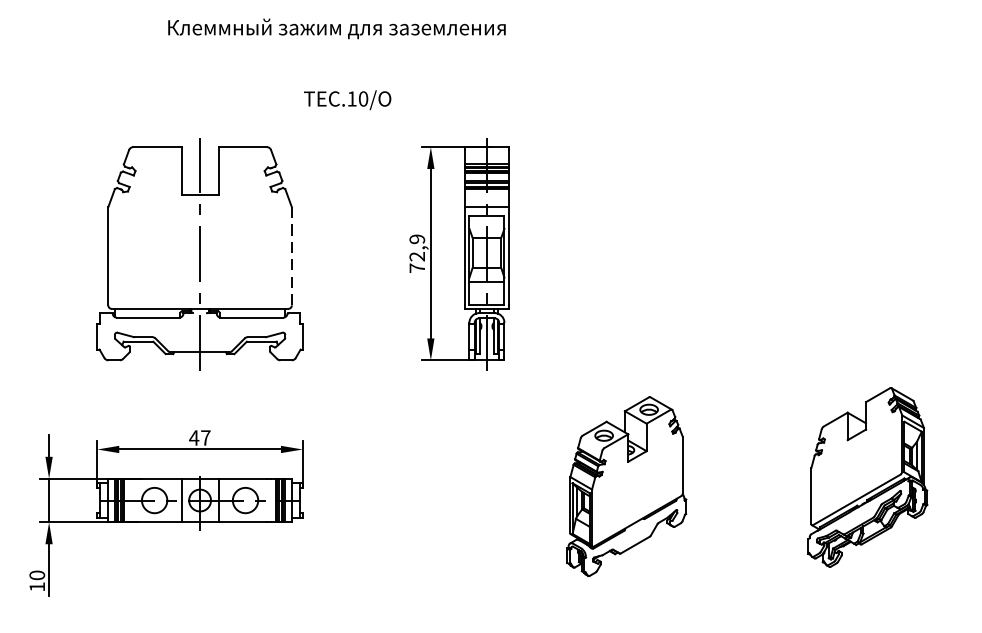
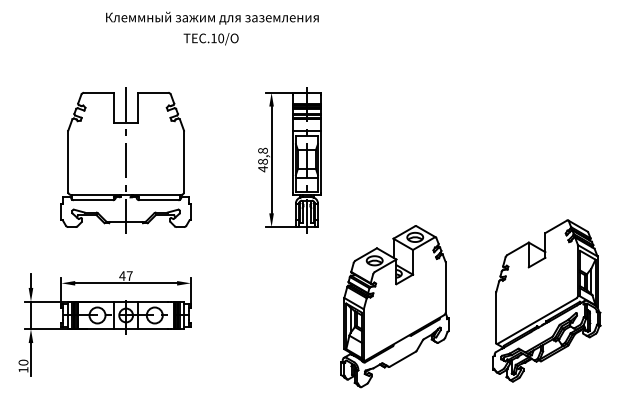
text: (346, 100) -> (210, 39), moved
text: (416, 253) -> (262, 159), 72,9 -> 48,8
line: (292, 256) -> (184, 161), dashed -> solid
part: (867, 476) -> (546, 300), size x1.43
part: (625, 486) -> (394, 306), size x1.43

